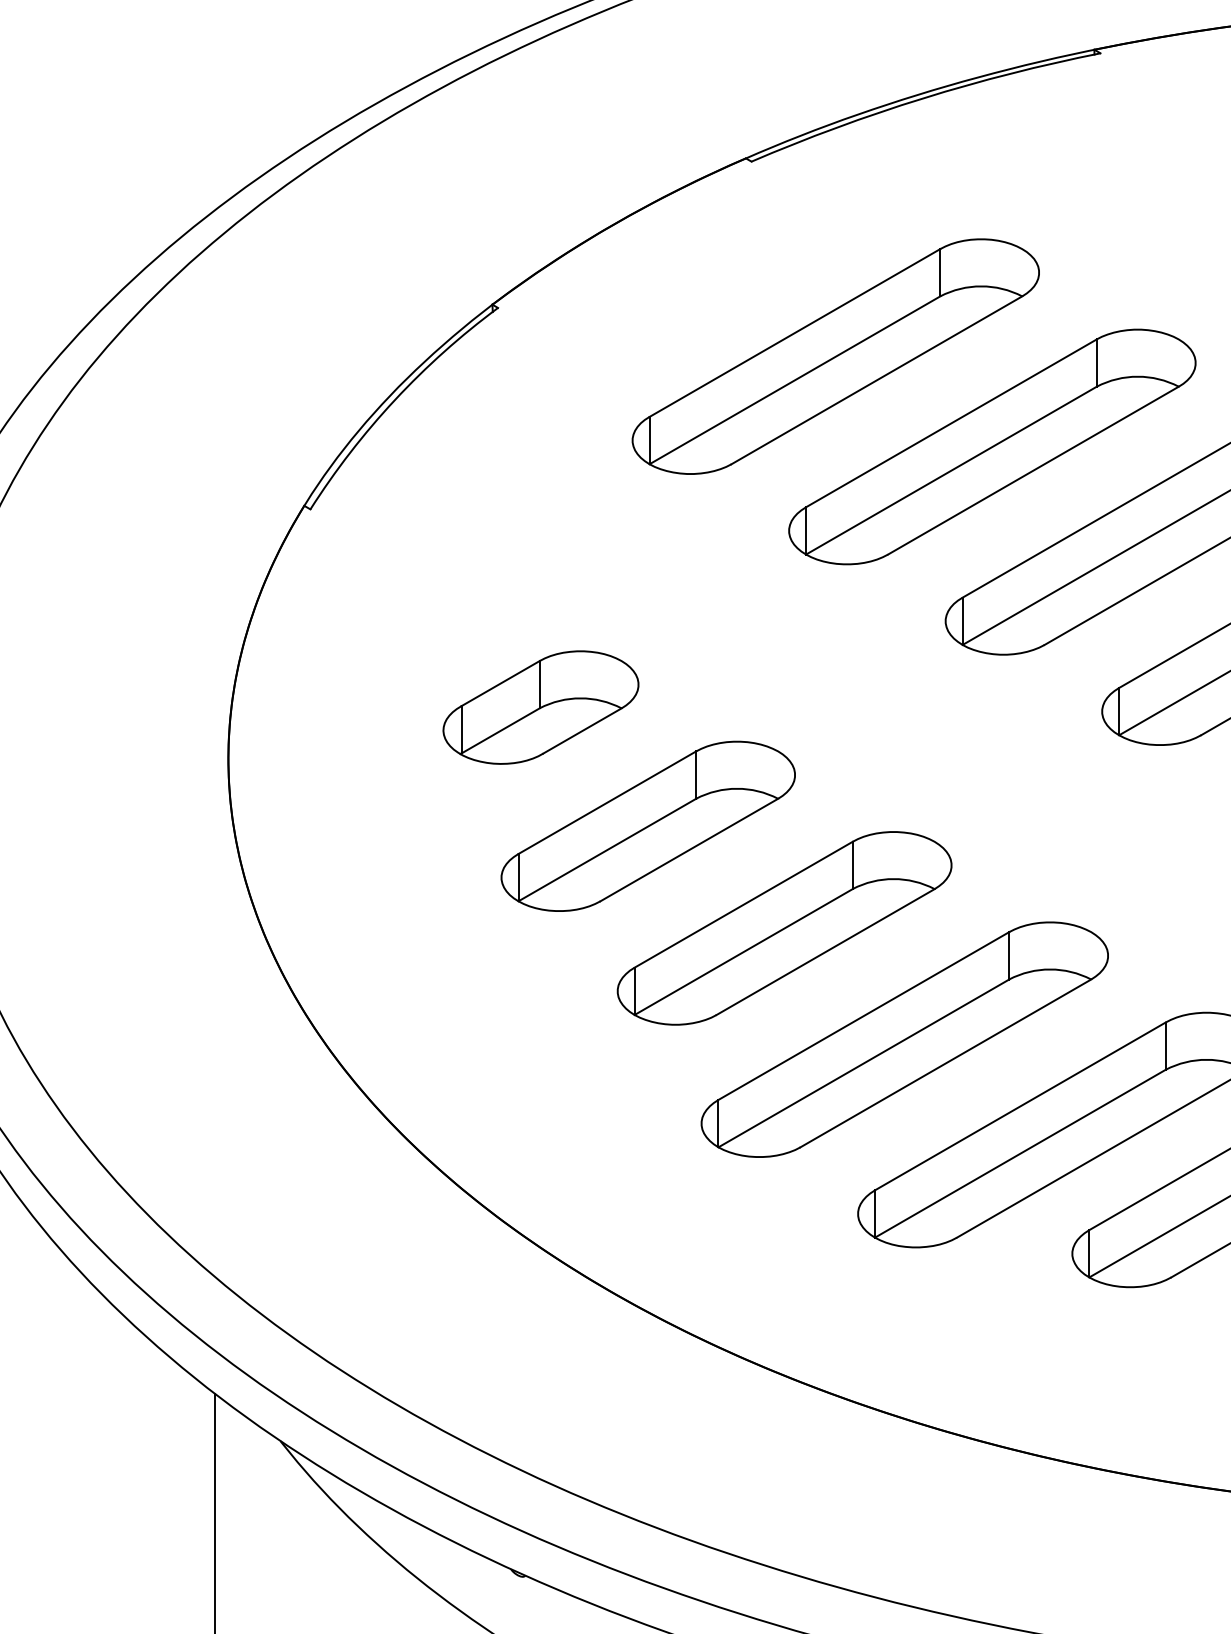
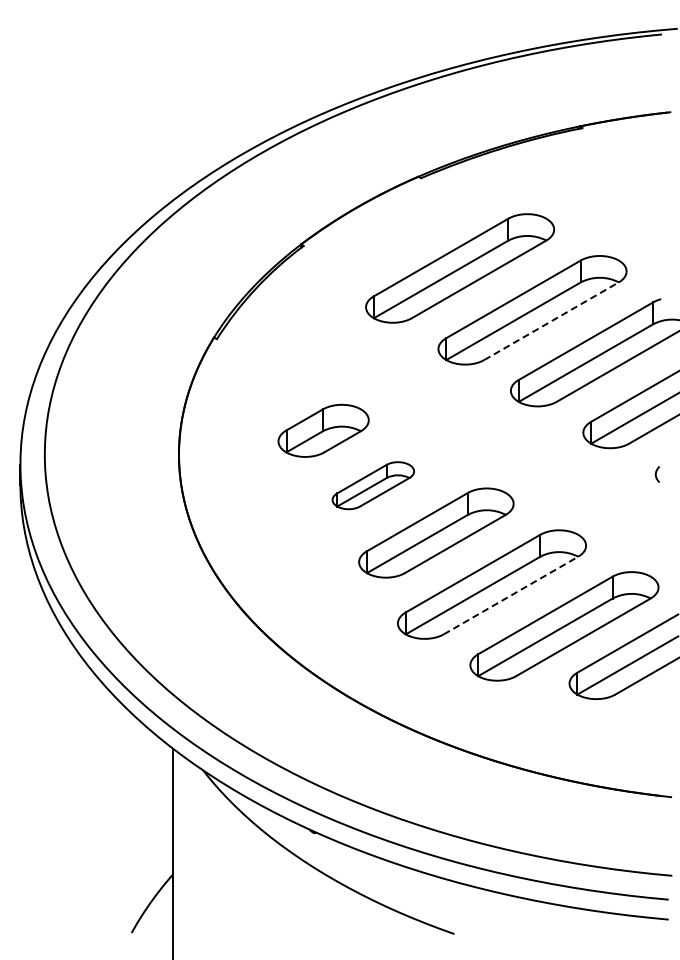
line: (1033, 471) -> (551, 321), solid -> dashed
part: (648, 825) -> (373, 485), size x0.6
line: (944, 1063) -> (510, 595), solid -> dashed

